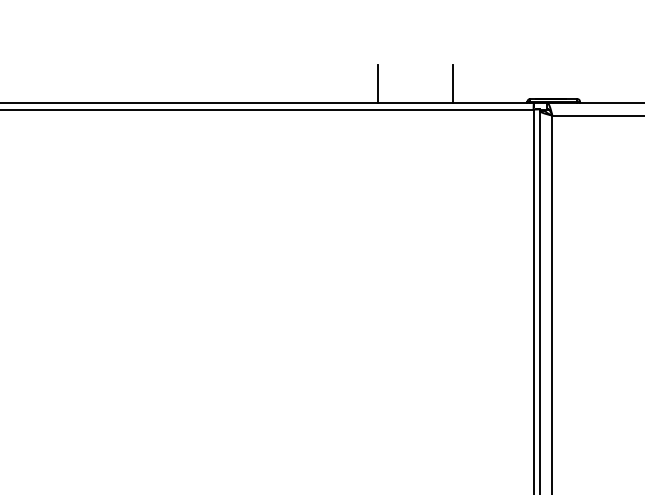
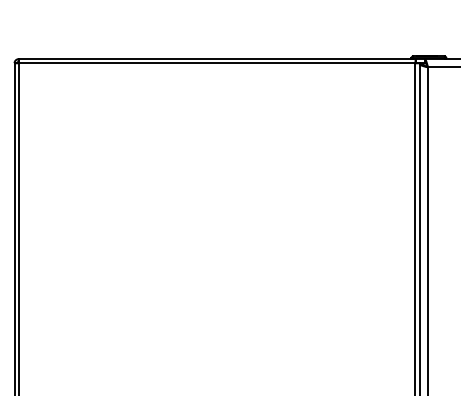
line: (378, 84) -> (312, 46), removed
line: (452, 84) -> (361, 46), removed

